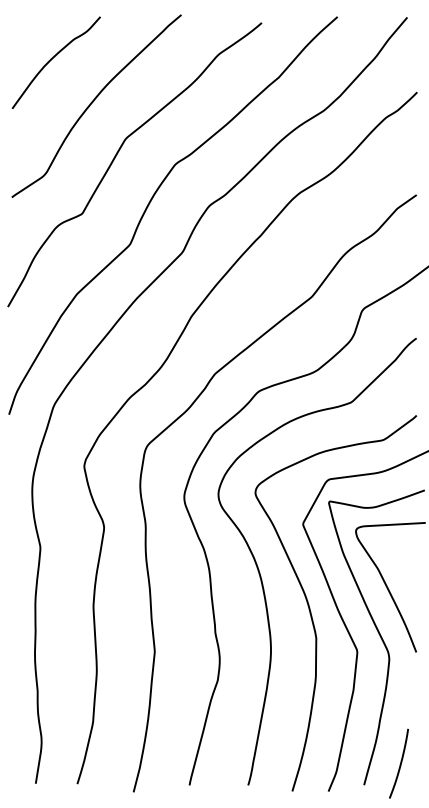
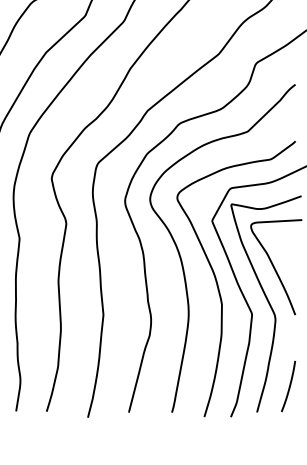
curve: (399, 764) -> (288, 387), moved

